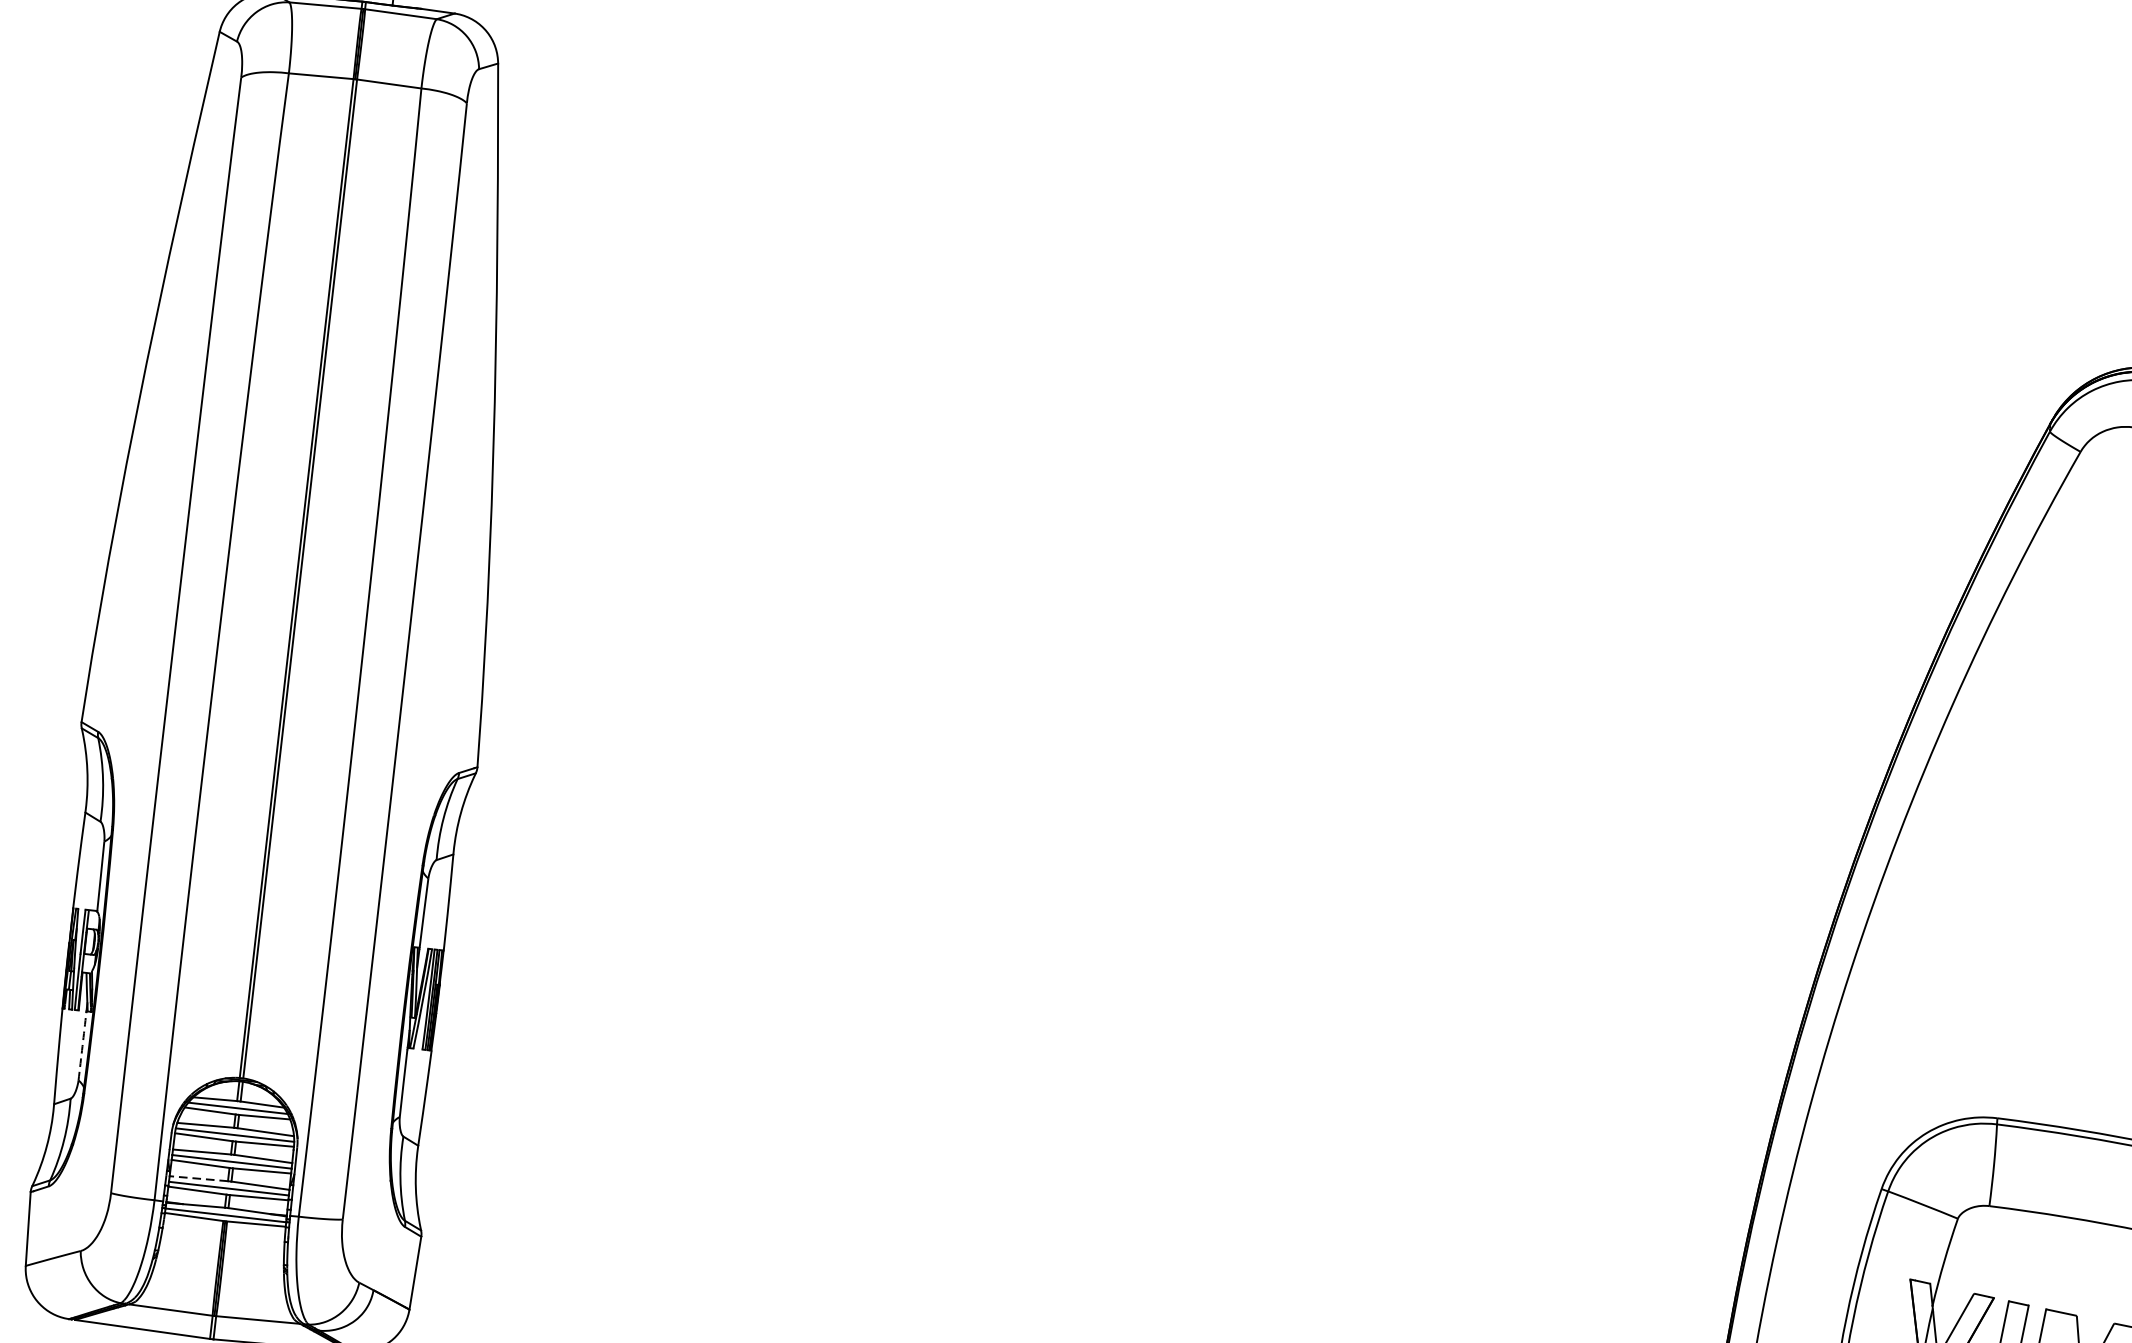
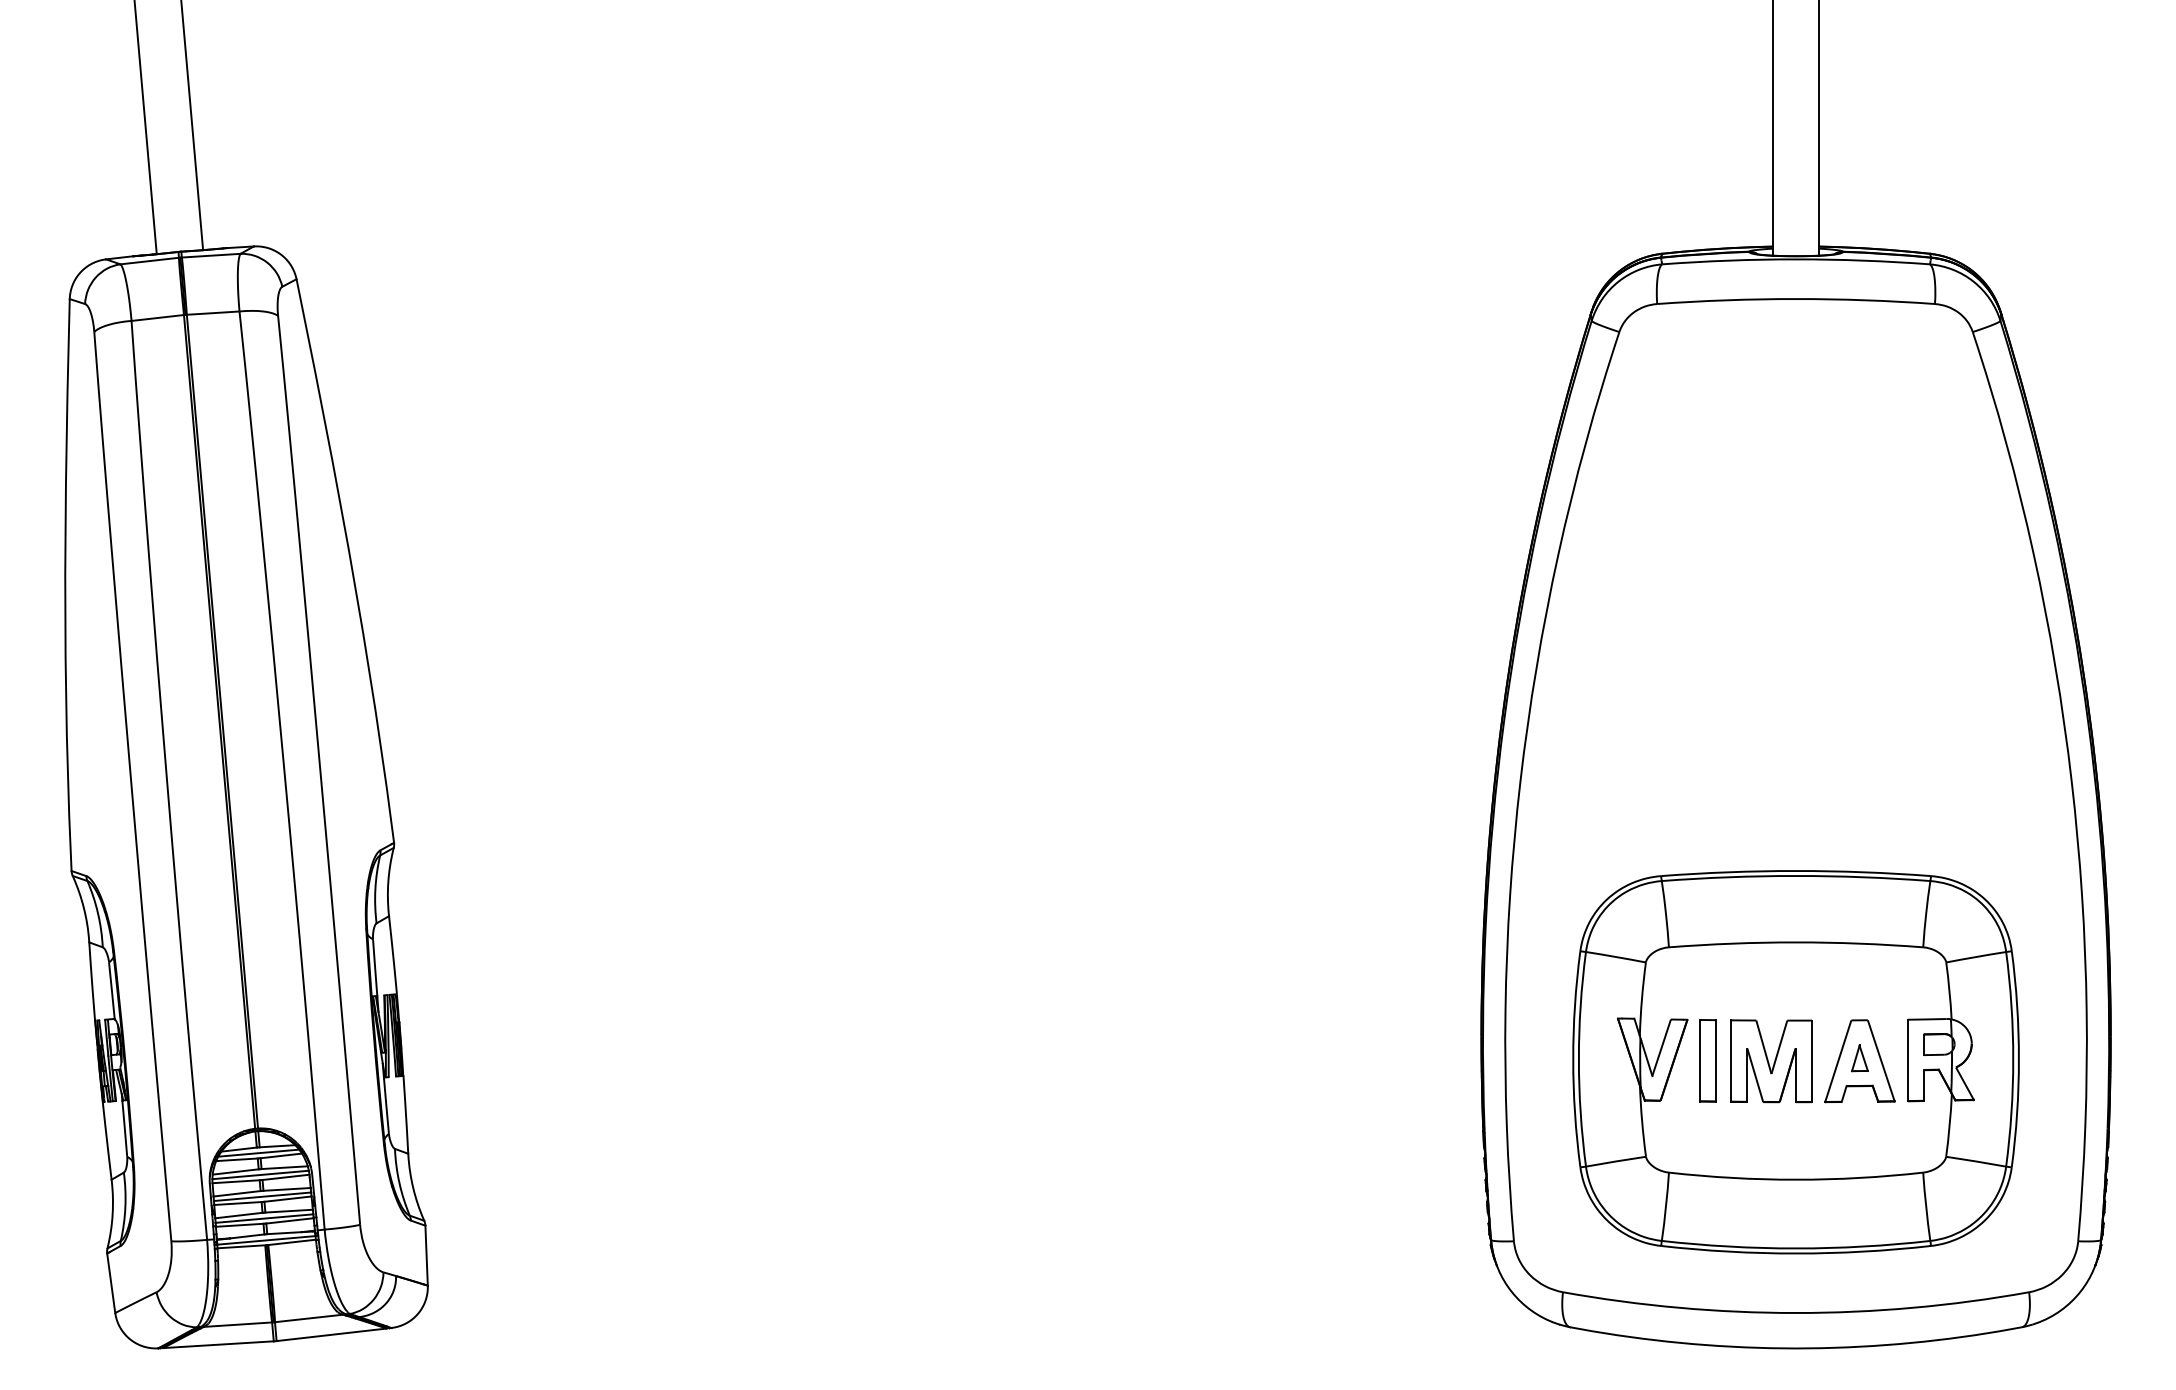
arc: (82, 1045) -> (124, 1128), dashed -> solid
line: (198, 1178) -> (238, 1215), dashed -> solid

